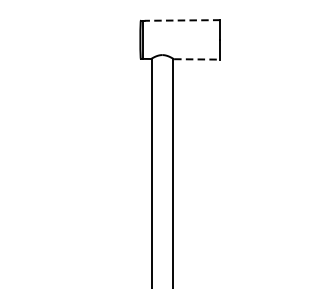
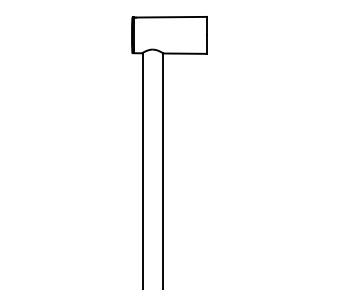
line: (182, 20) -> (171, 17), dashed -> solid
line: (197, 59) -> (185, 53), dashed -> solid

